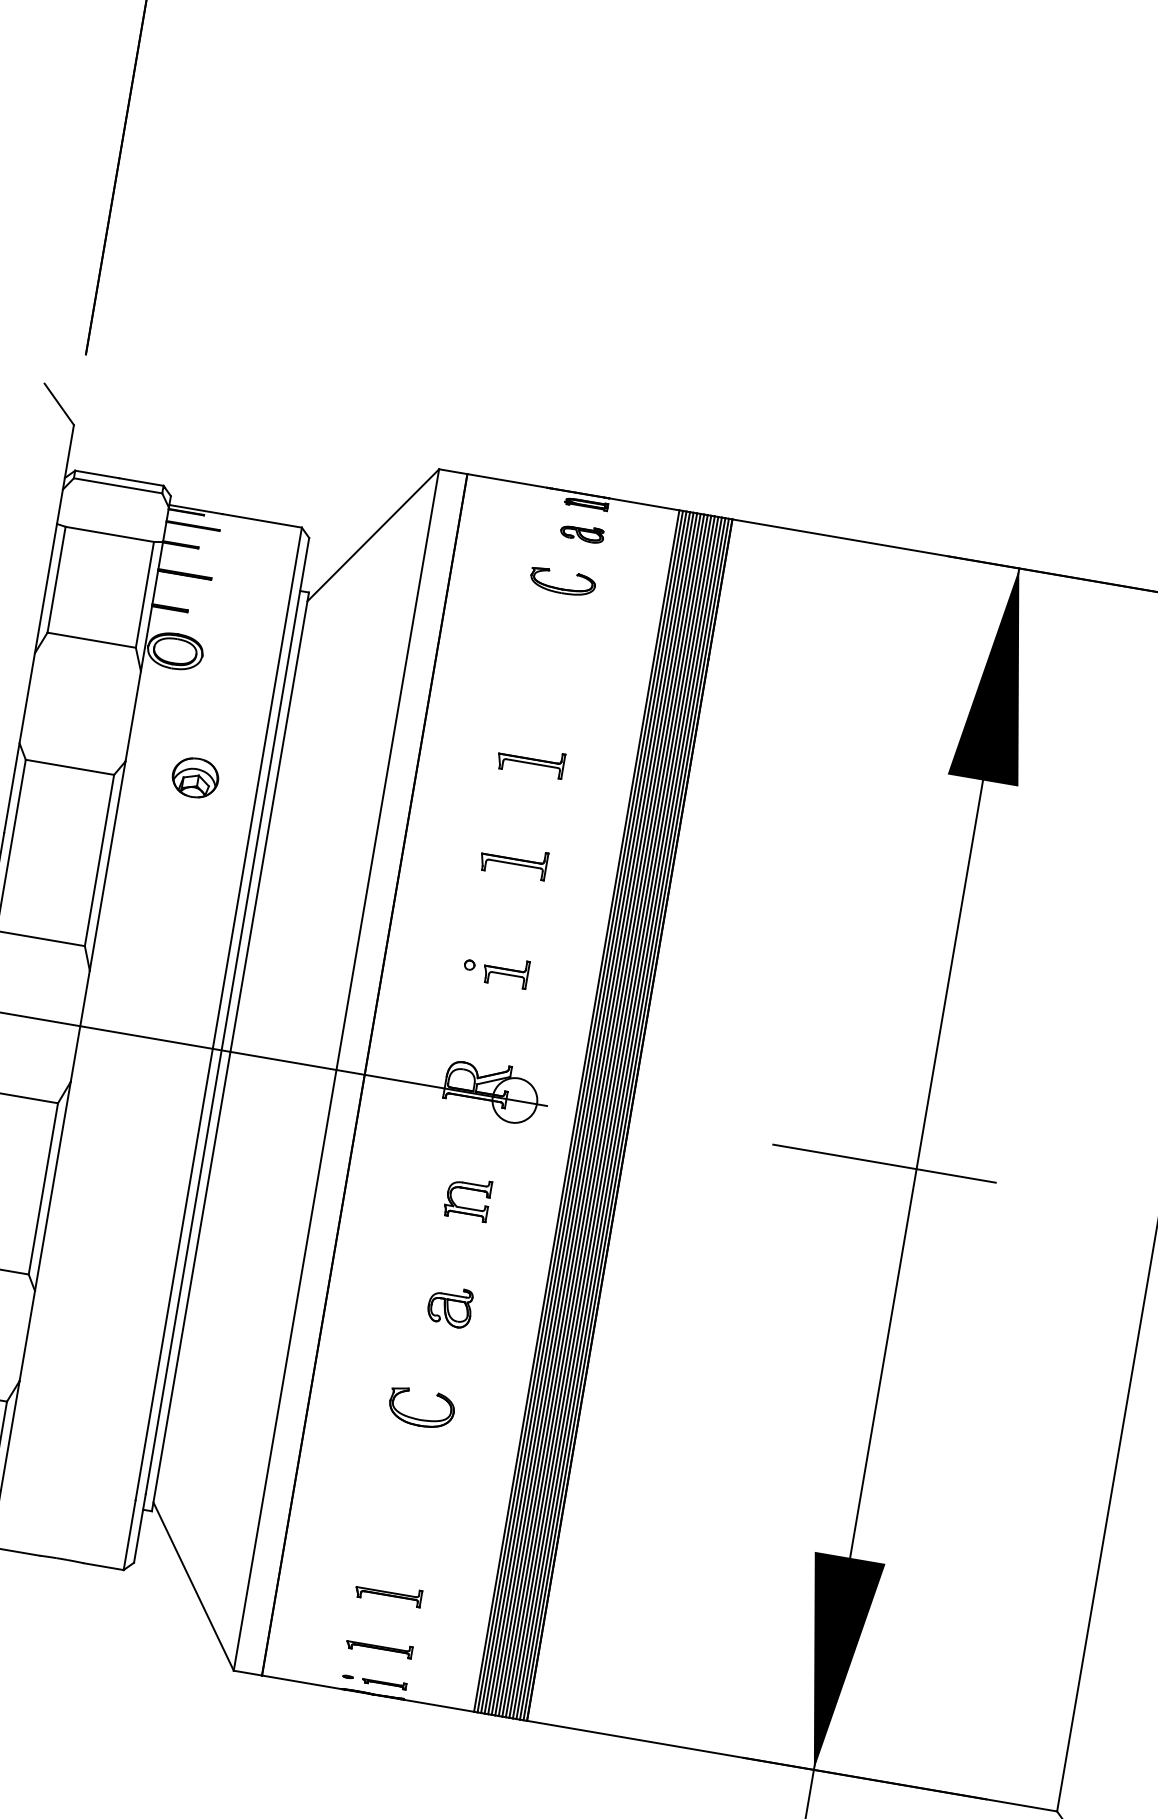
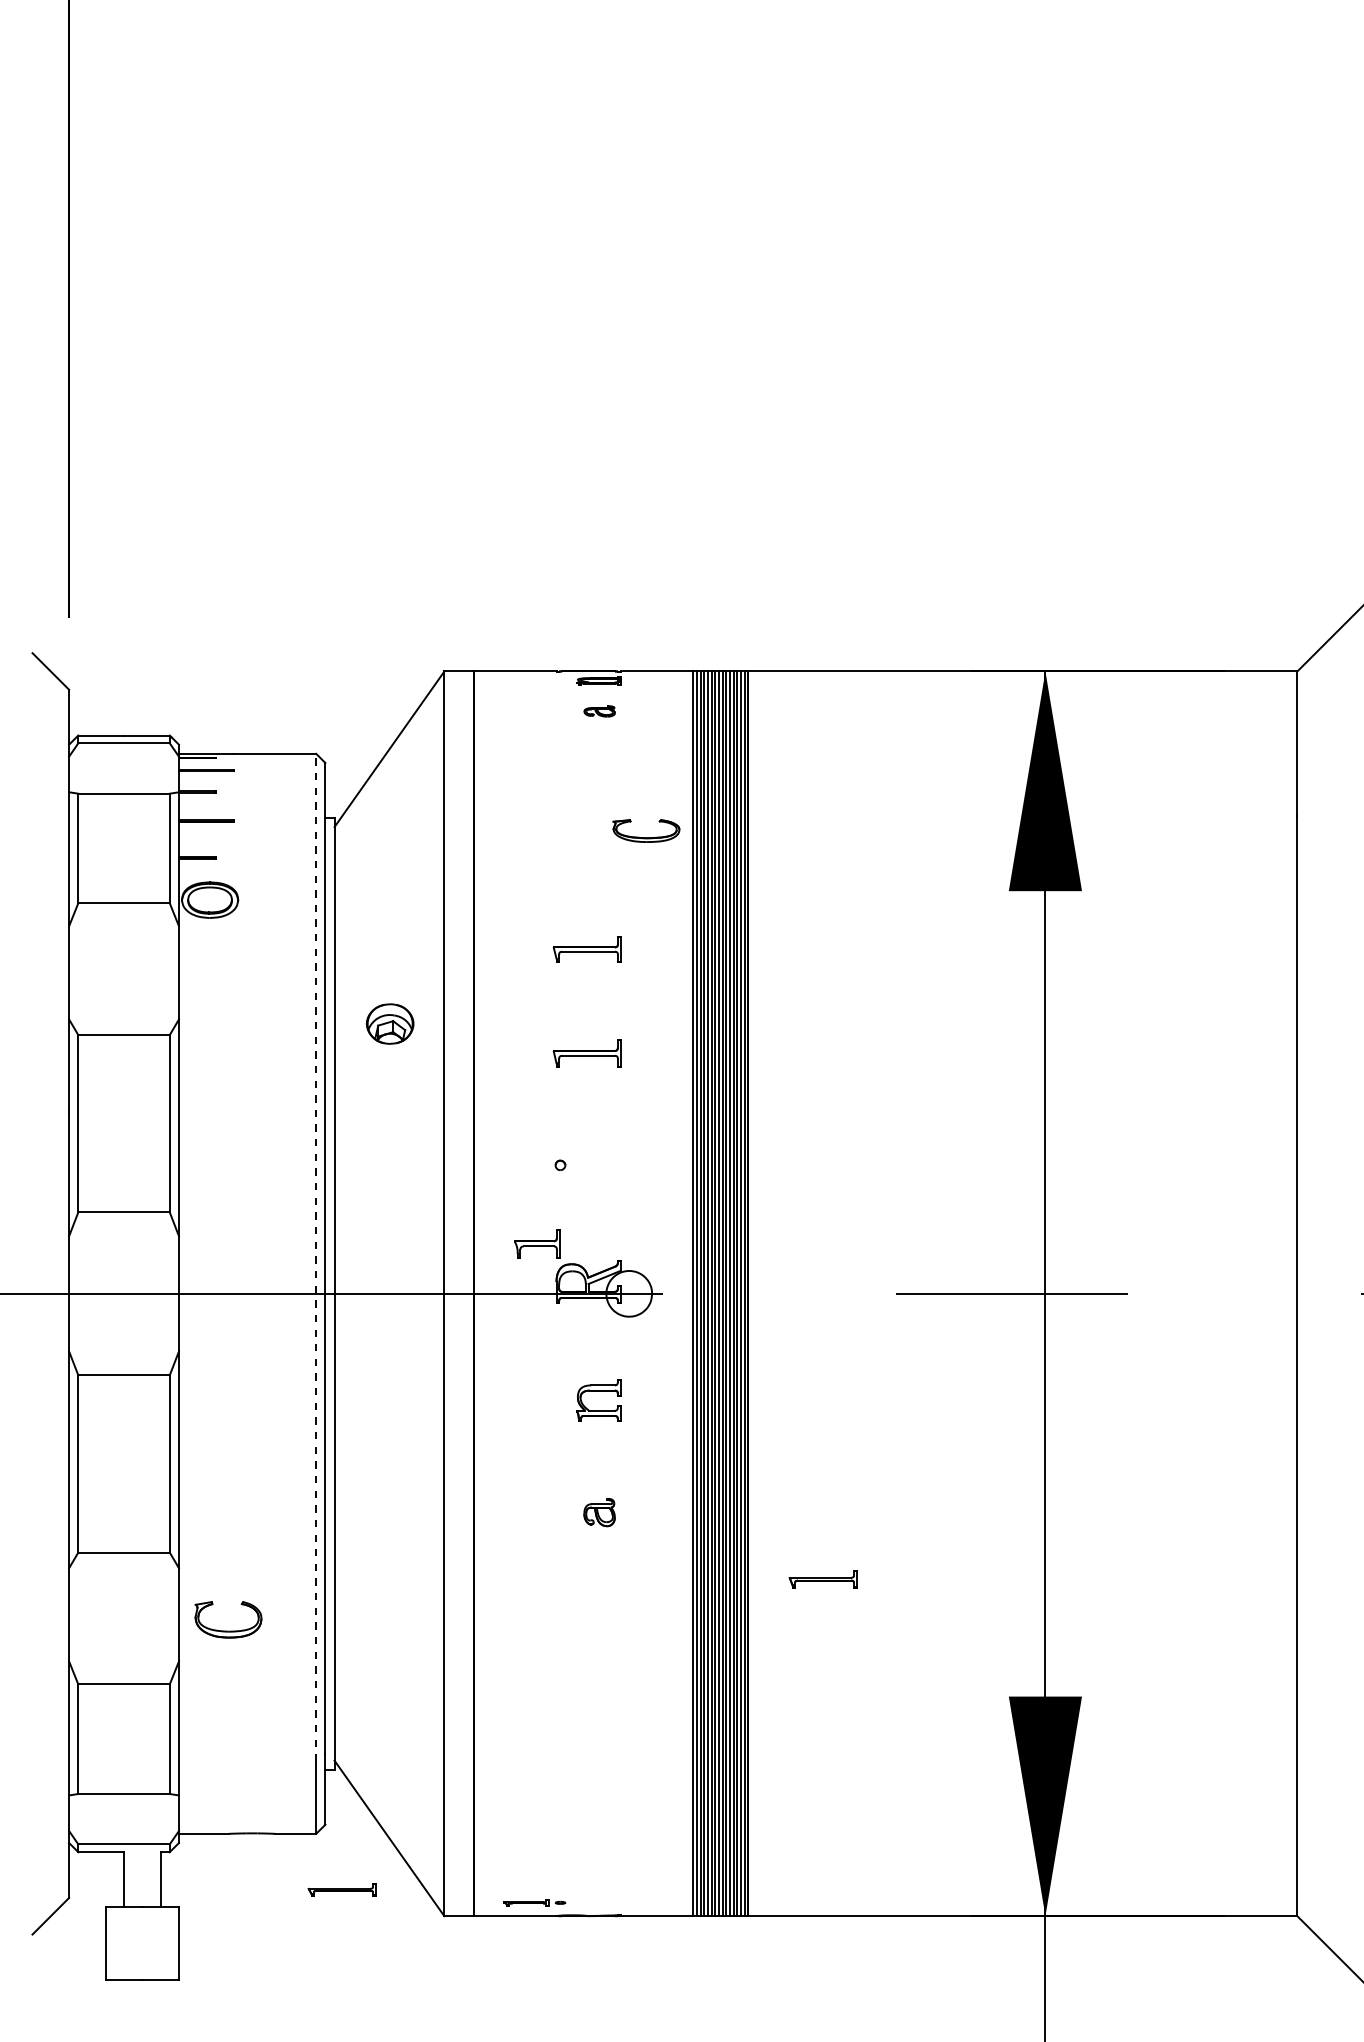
part: (582, 533) -> (599, 711), size x0.7
part: (561, 588) -> (646, 837), moved
part: (195, 777) -> (390, 1023), moved
part: (506, 971) -> (537, 1243), moved
line: (219, 1013) -> (316, 1257), solid -> dashed
part: (450, 1306) -> (599, 1512), size x0.7
part: (420, 1418) -> (228, 1630), moved
part: (388, 1594) -> (822, 1579), moved
part: (378, 1647) -> (341, 1889), moved
part: (384, 1682) -> (526, 1902), moved

